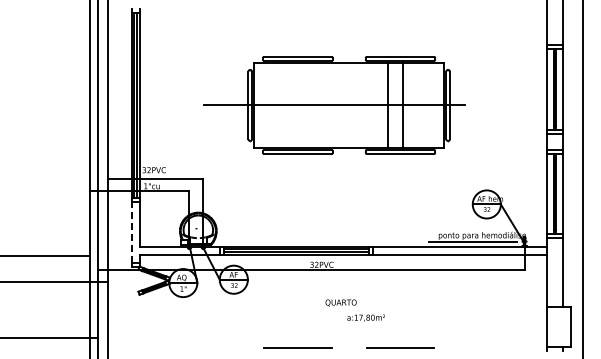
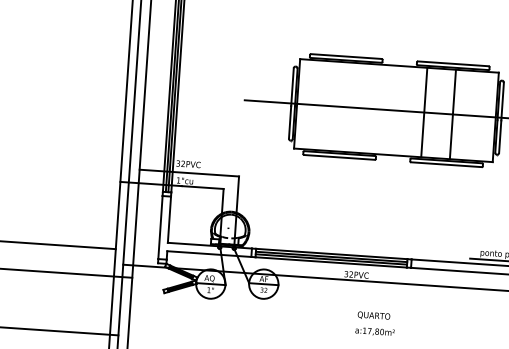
line: (387, 105) -> (423, 112), moved
line: (131, 231) -> (160, 226), dashed -> solid
text: (365, 317) -> (374, 331), moved

